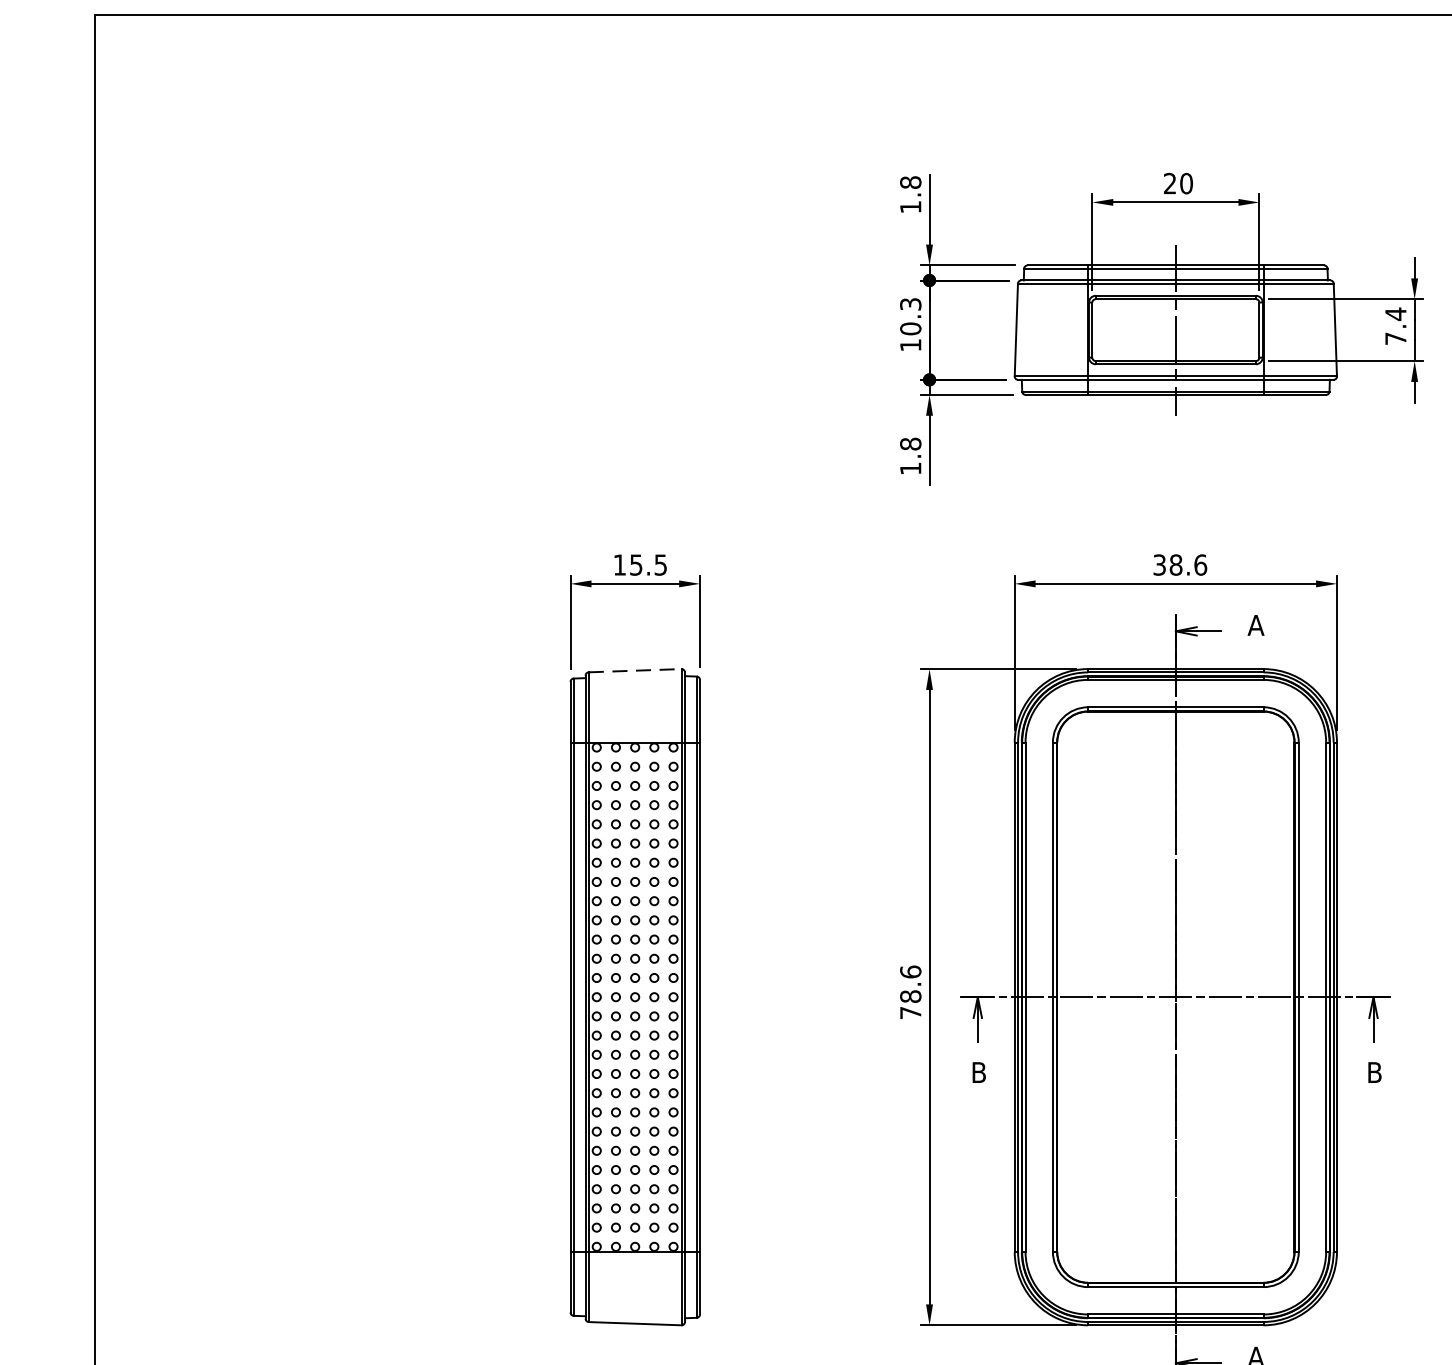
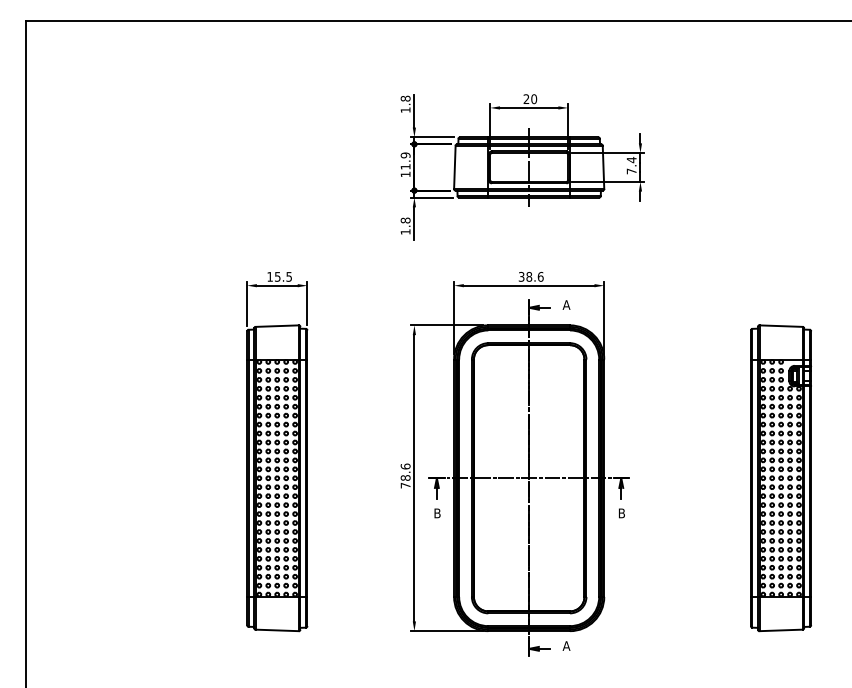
text: (910, 315) -> (405, 160), 10.3 -> 11.9
line: (635, 671) -> (277, 326), dashed -> solid

